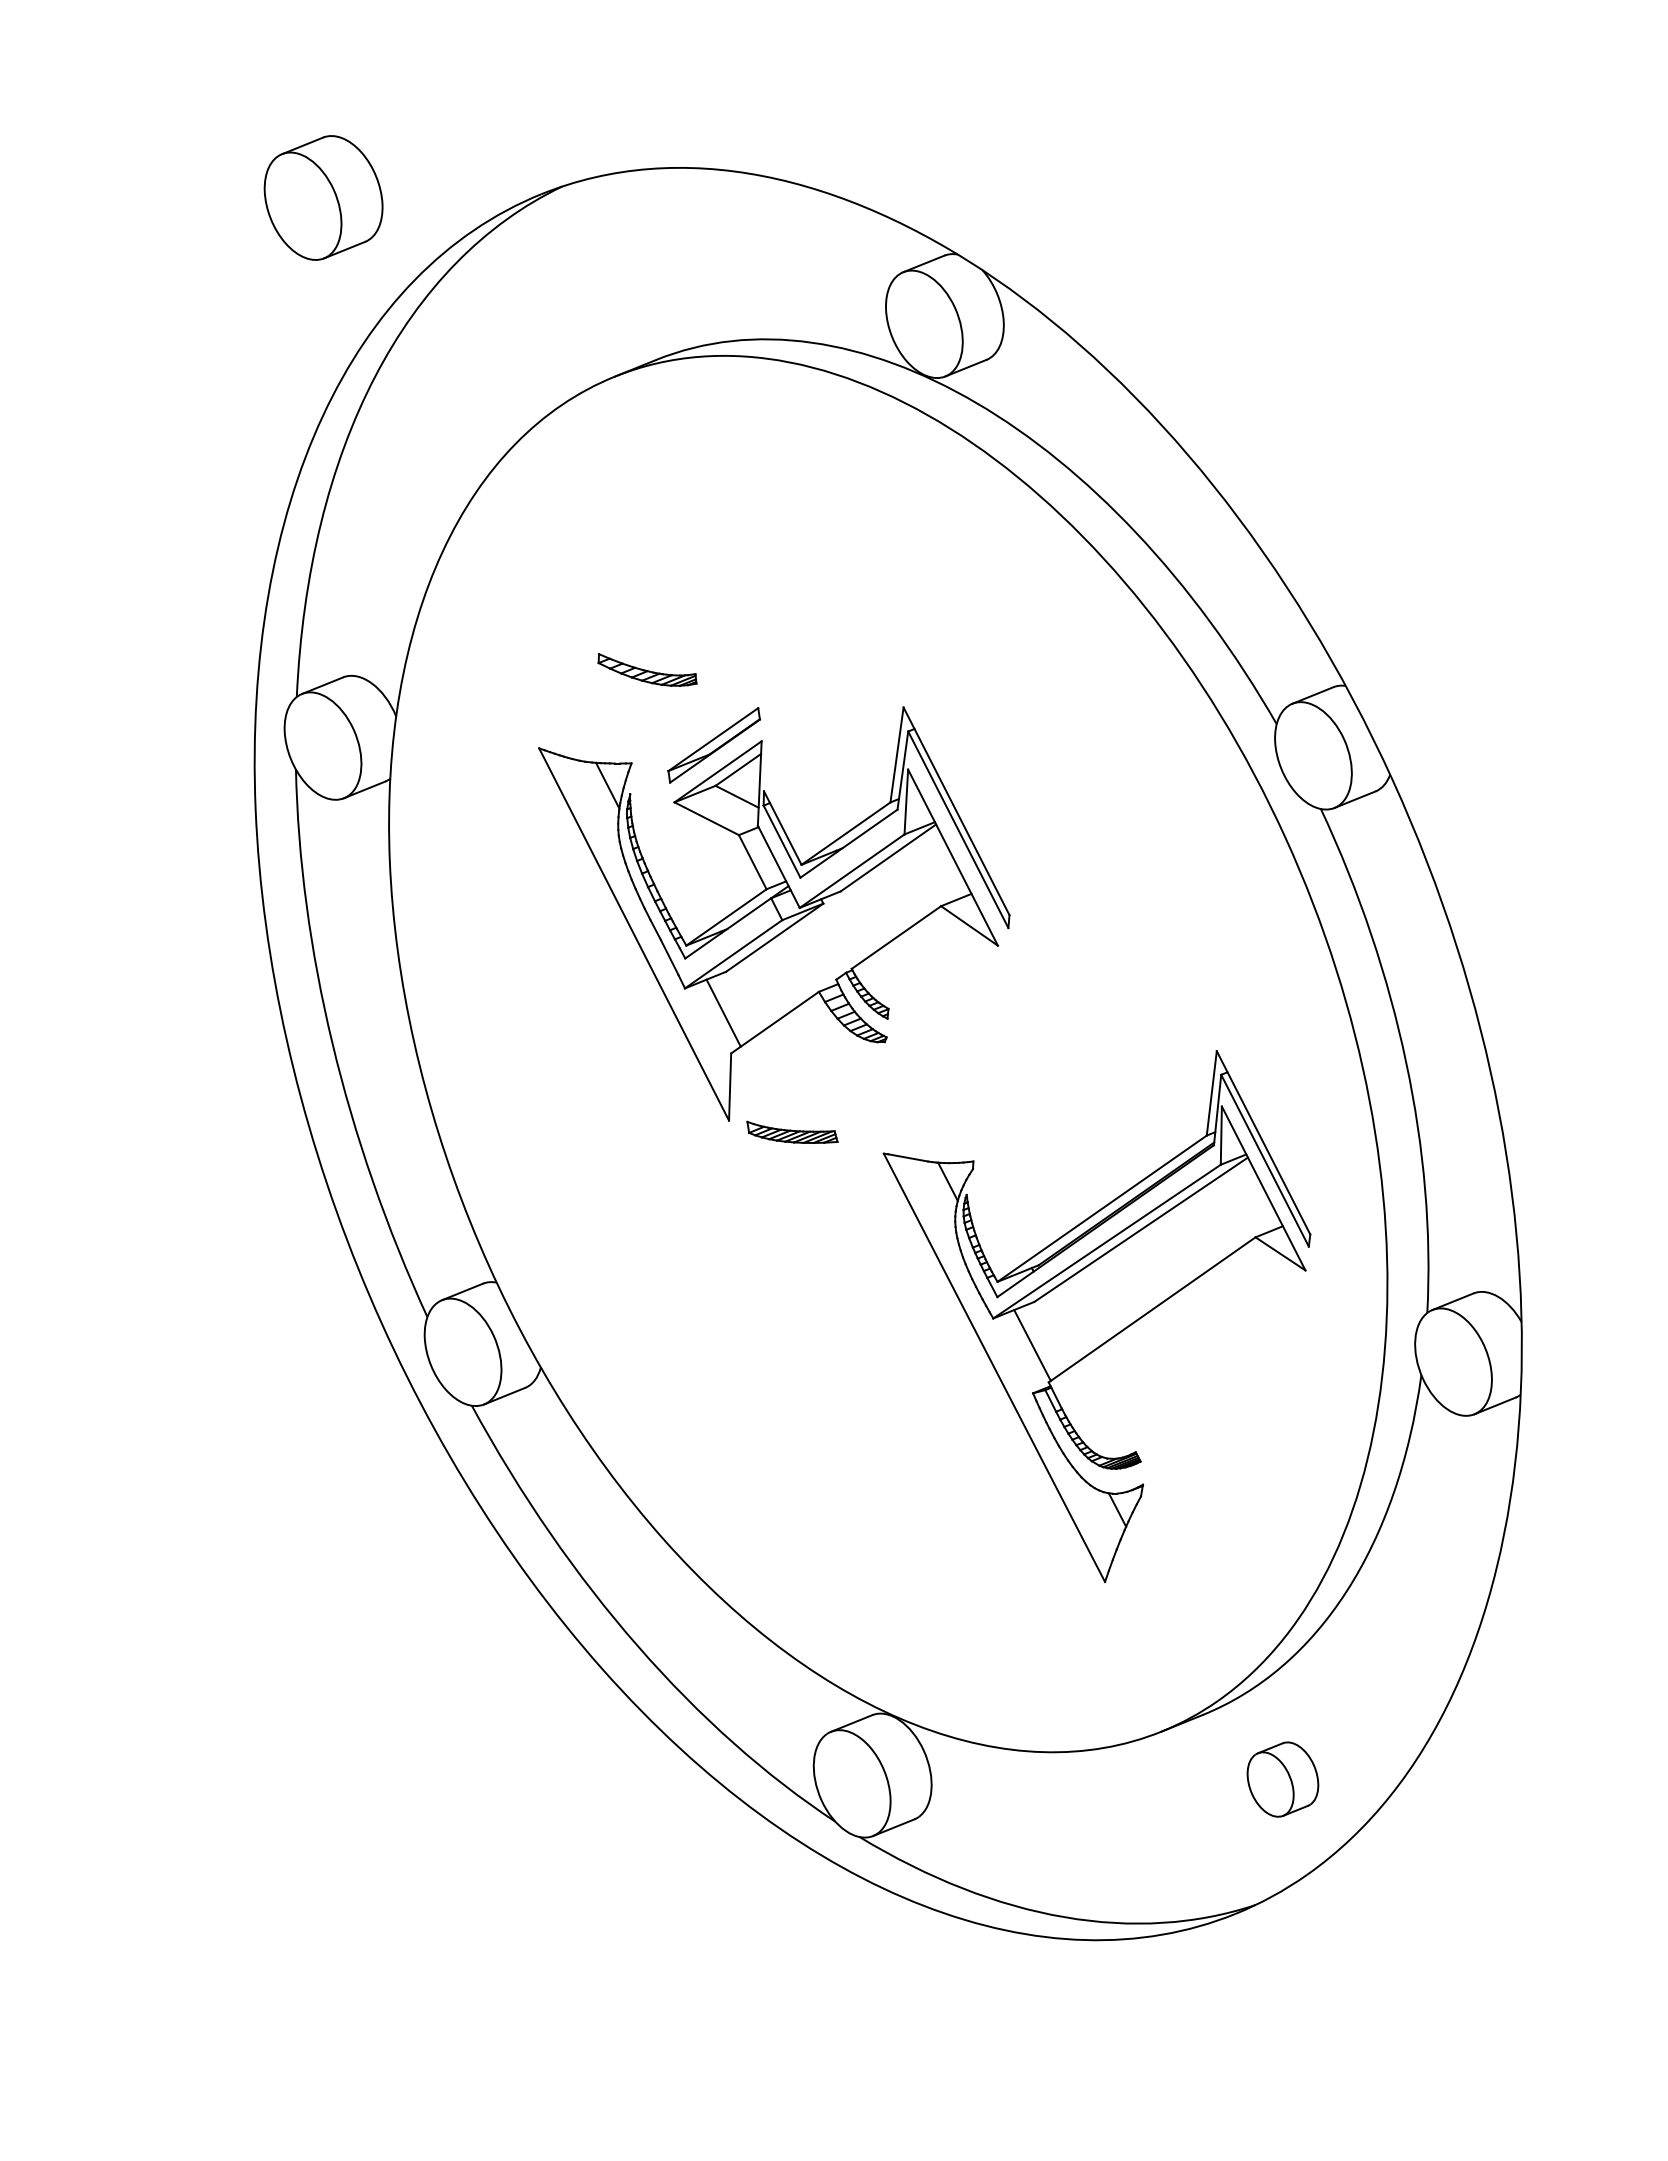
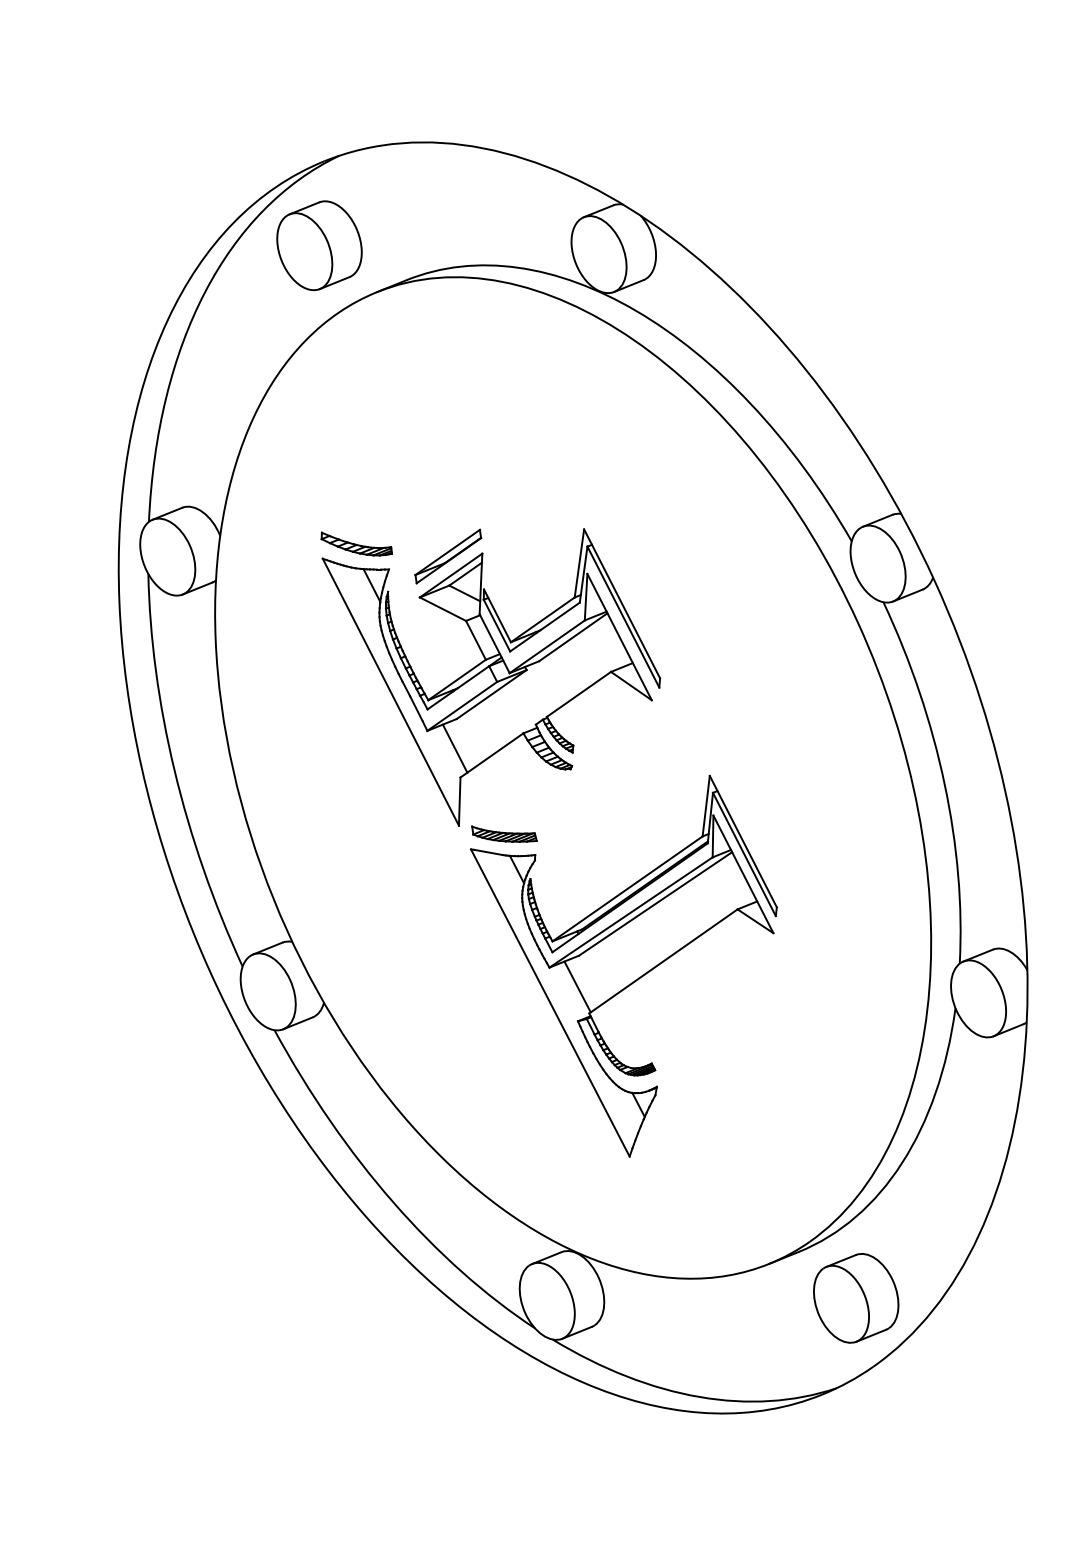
part: (323, 197) -> (319, 245), moved
part: (647, 669) -> (356, 543), moved
part: (1096, 1316) -> (623, 966), moved
part: (1282, 1779) -> (855, 1298), size x1.67

